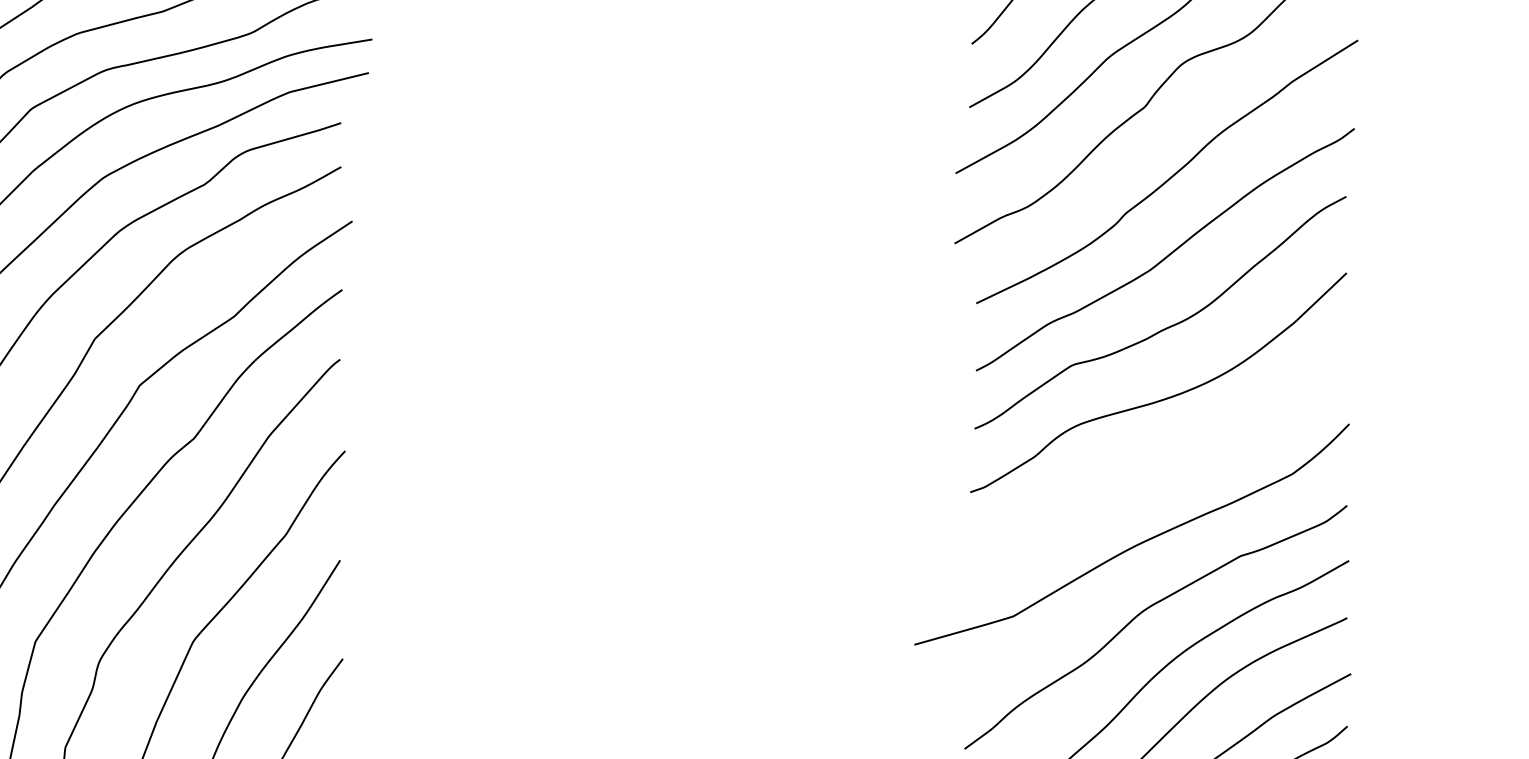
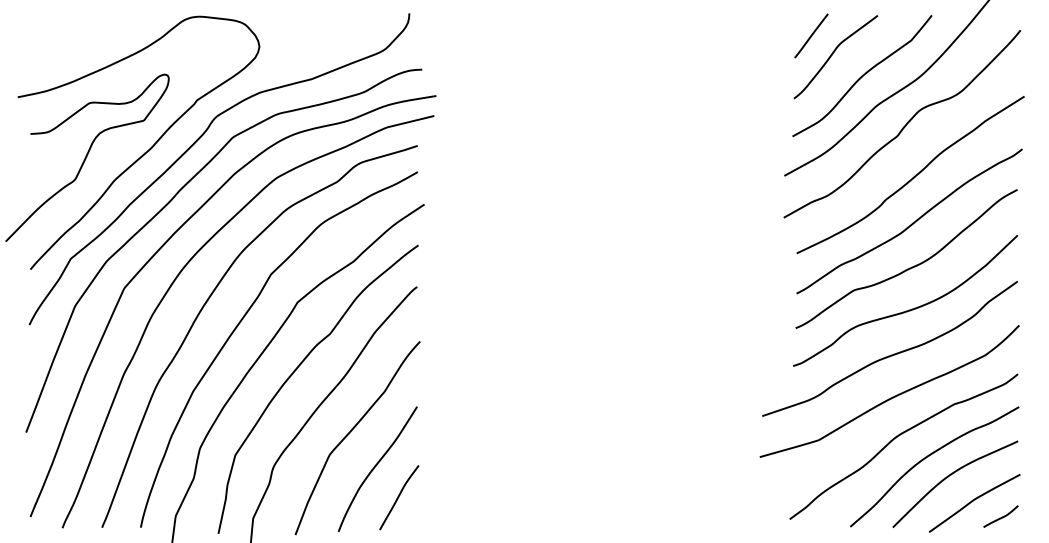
curve: (1135, 472) -> (891, 354), added

